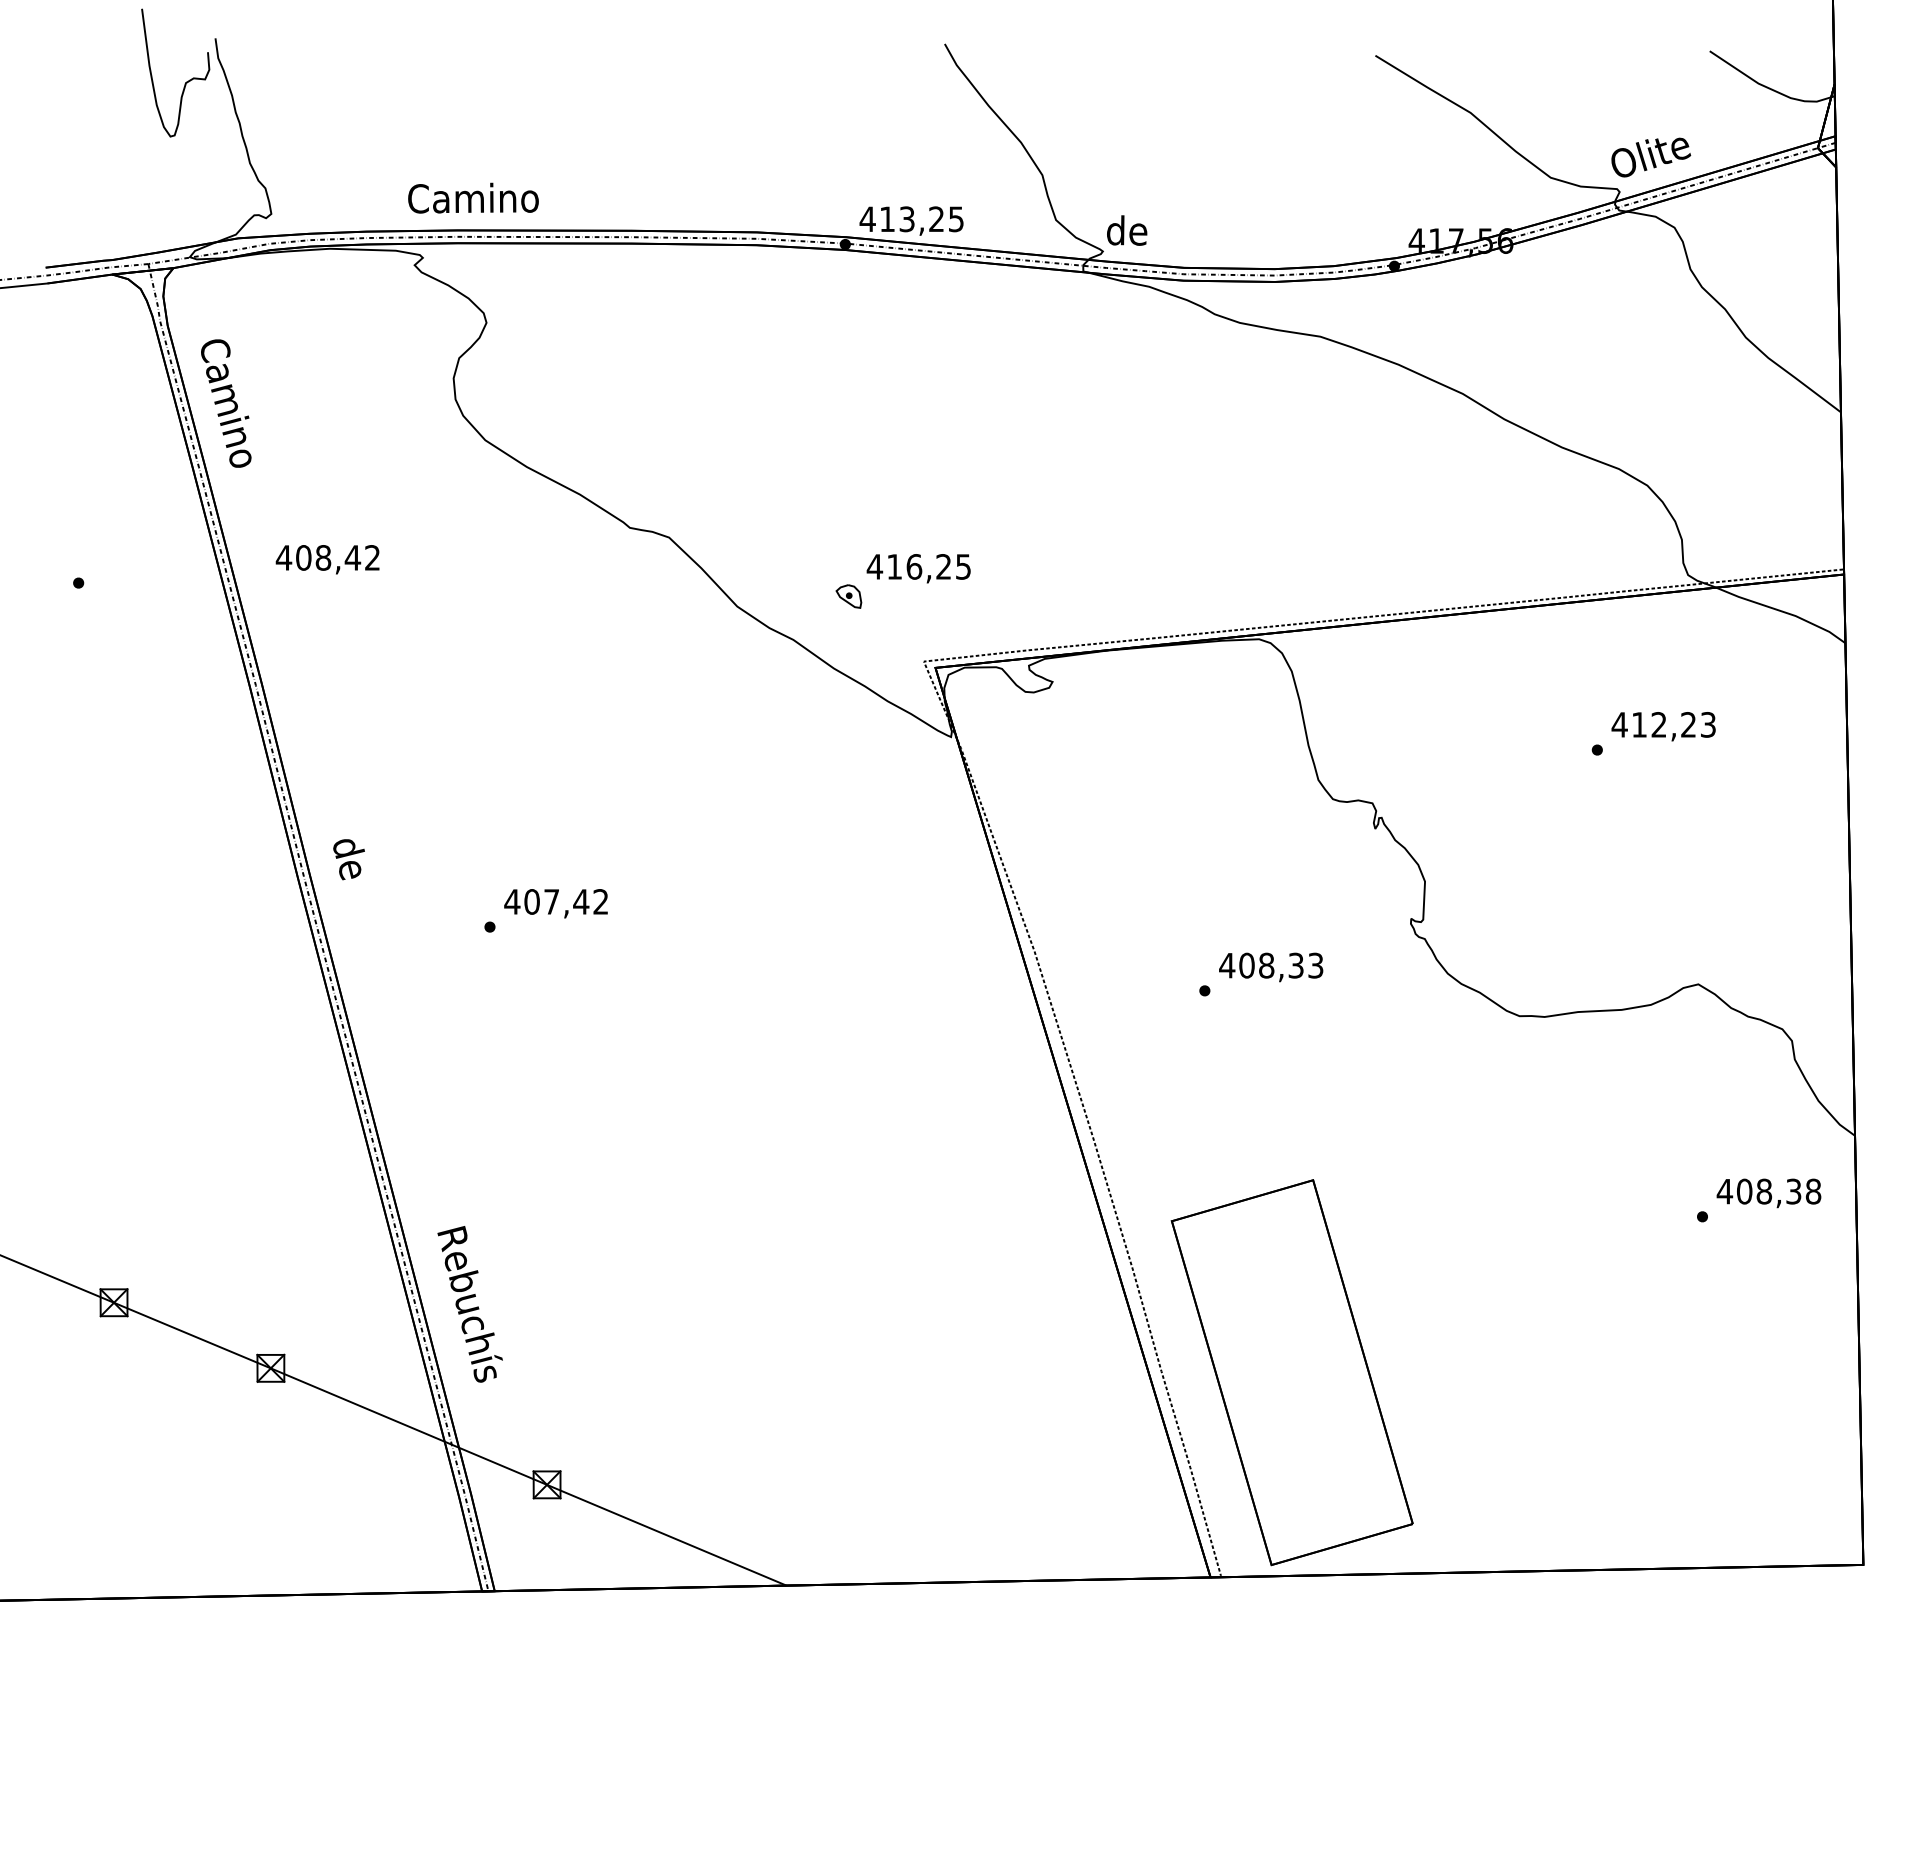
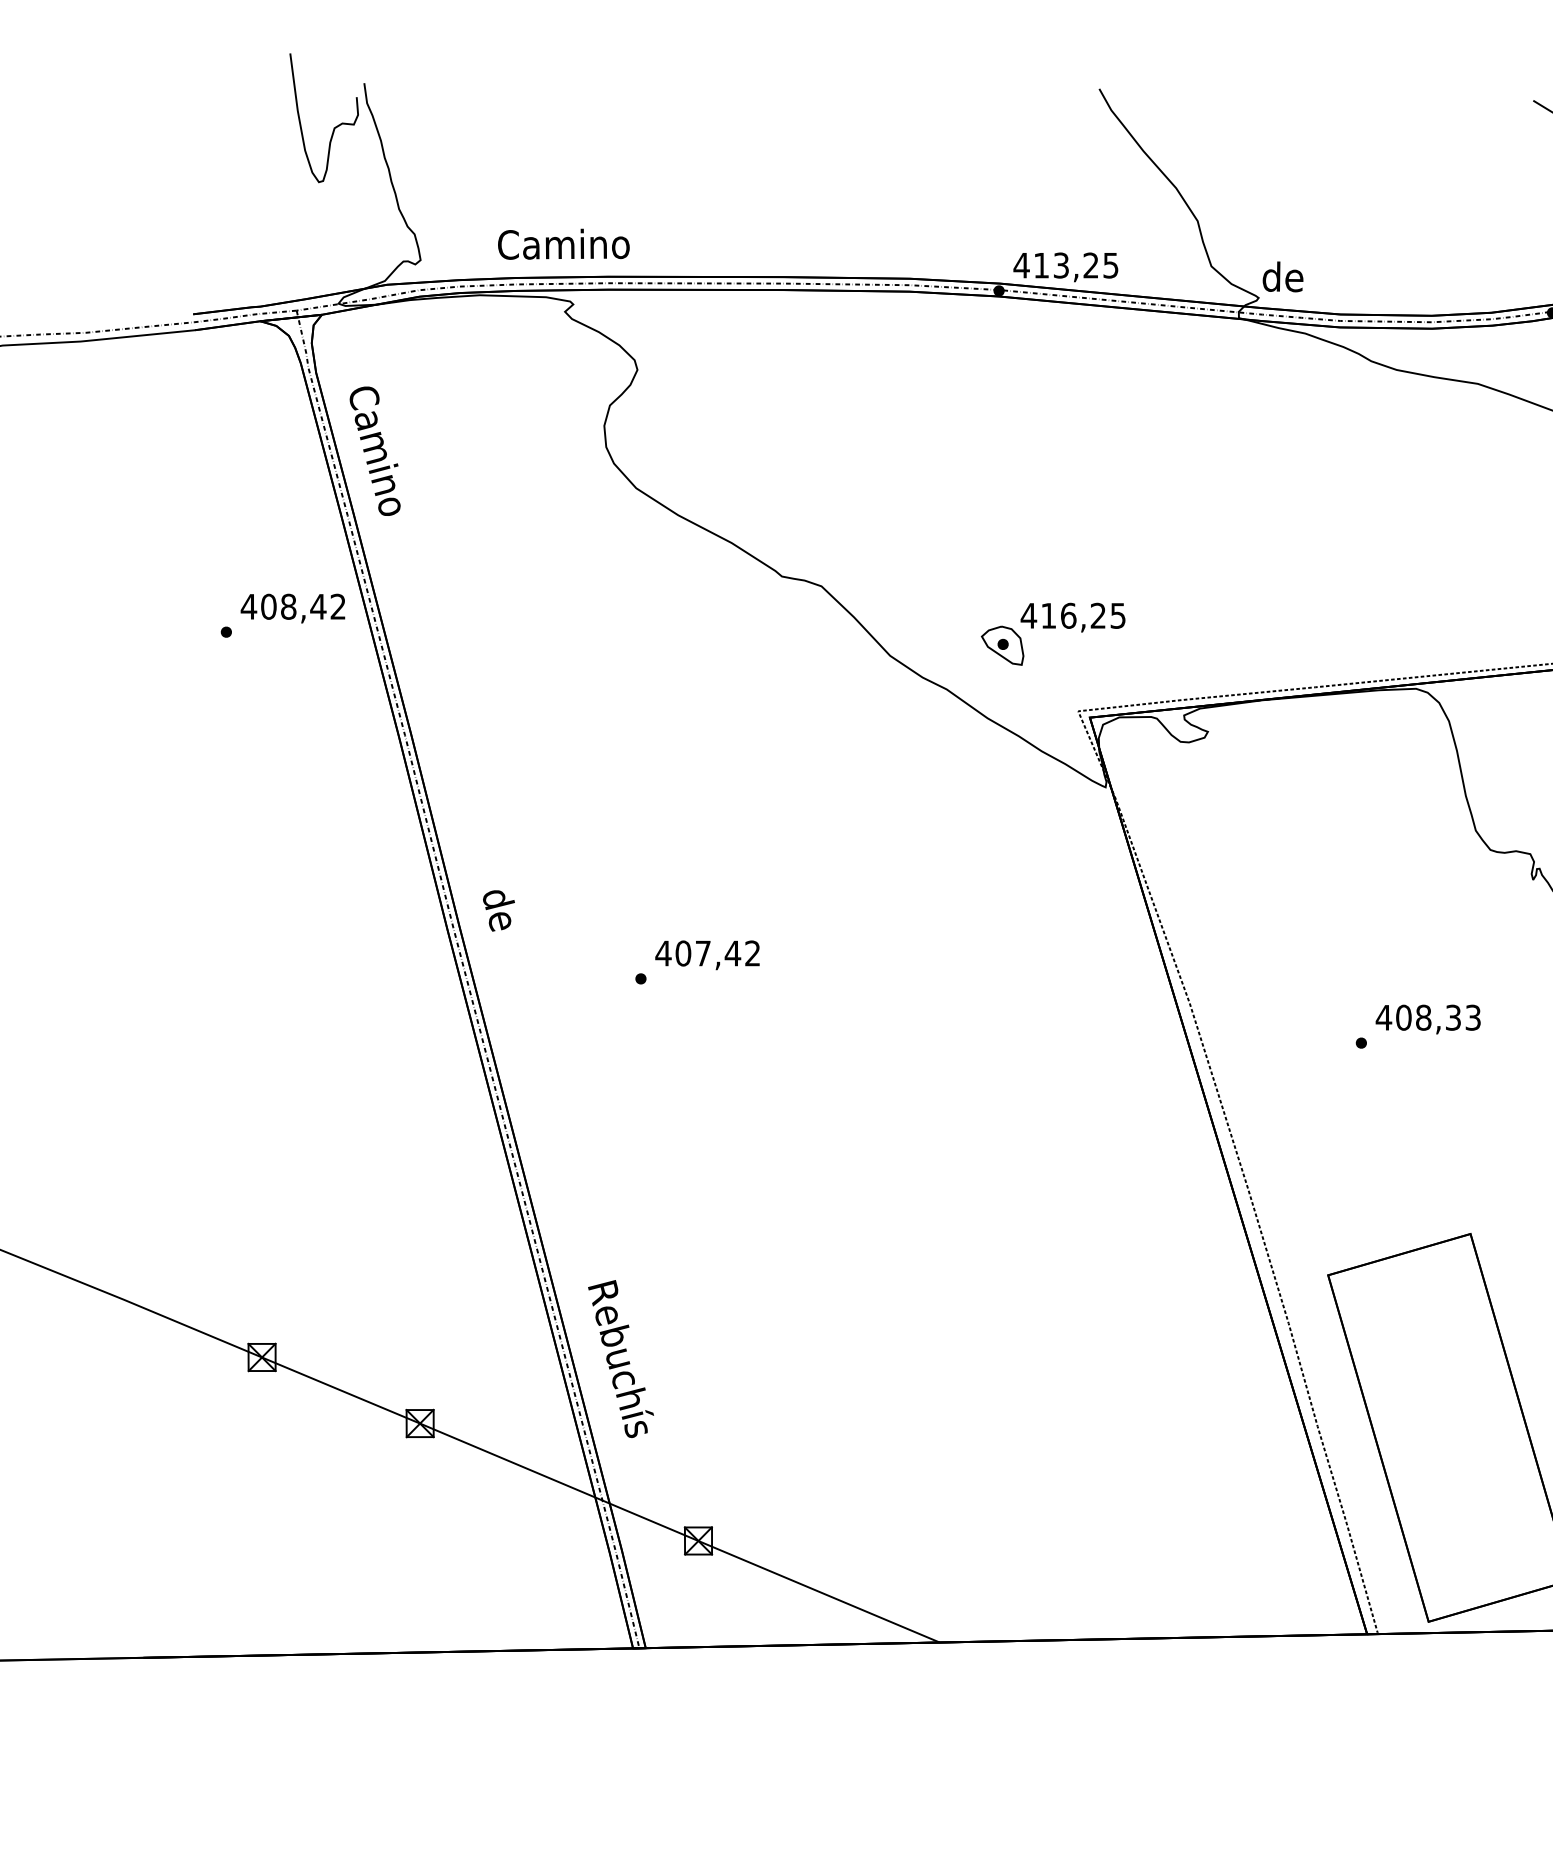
text: (473, 197) -> (563, 243), moved
text: (327, 559) -> (292, 608), moved
part: (848, 596) -> (1002, 645), size x1.67

